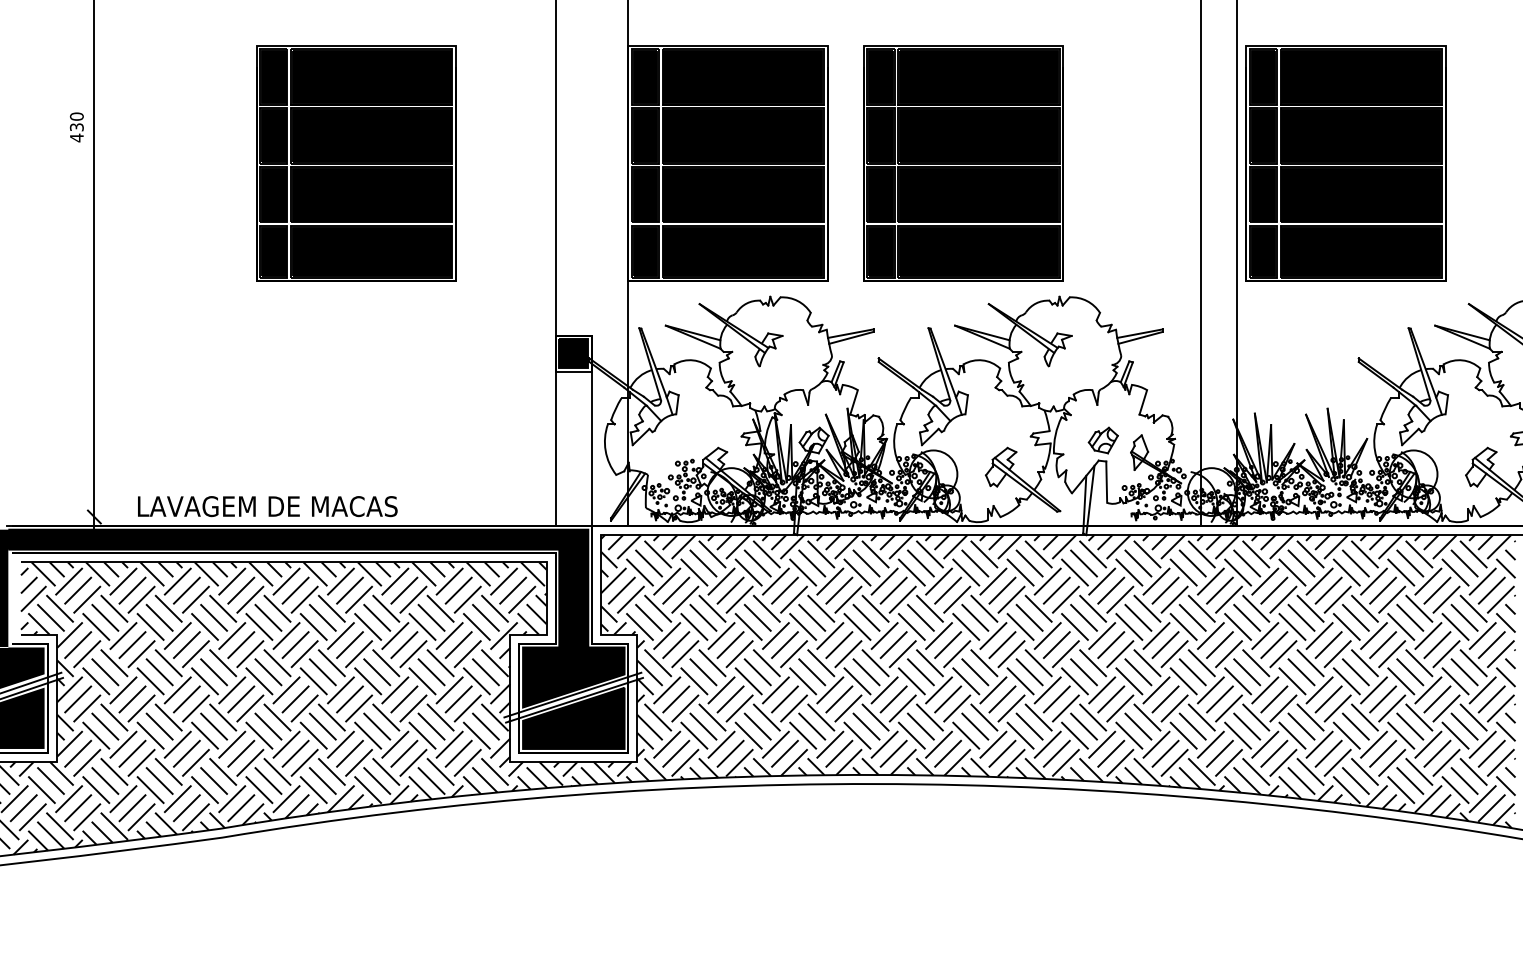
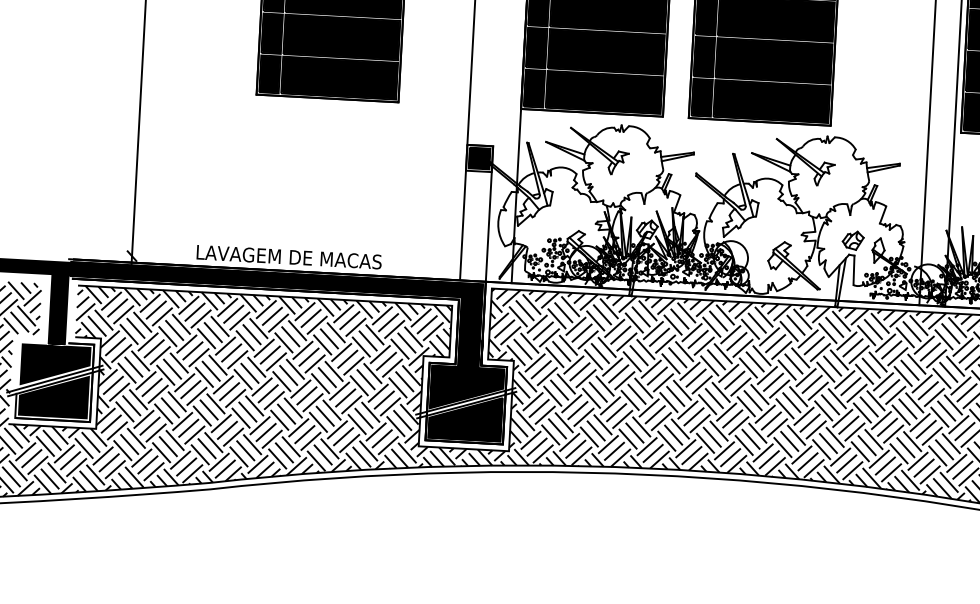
text: (267, 506) -> (289, 257), moved

